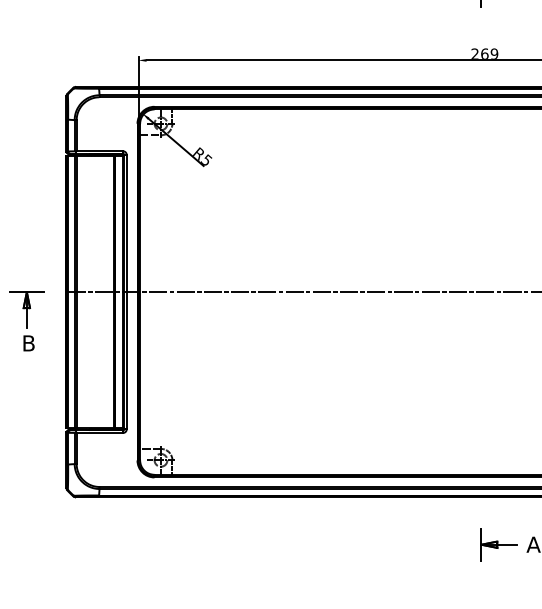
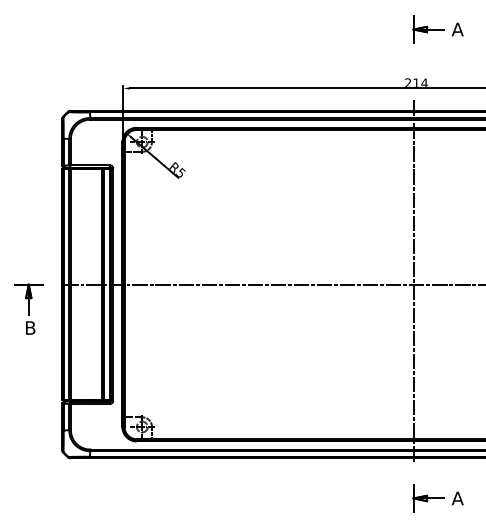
text: (489, 53) -> (420, 82), 269 -> 214
line: (481, 288) -> (413, 281), added

